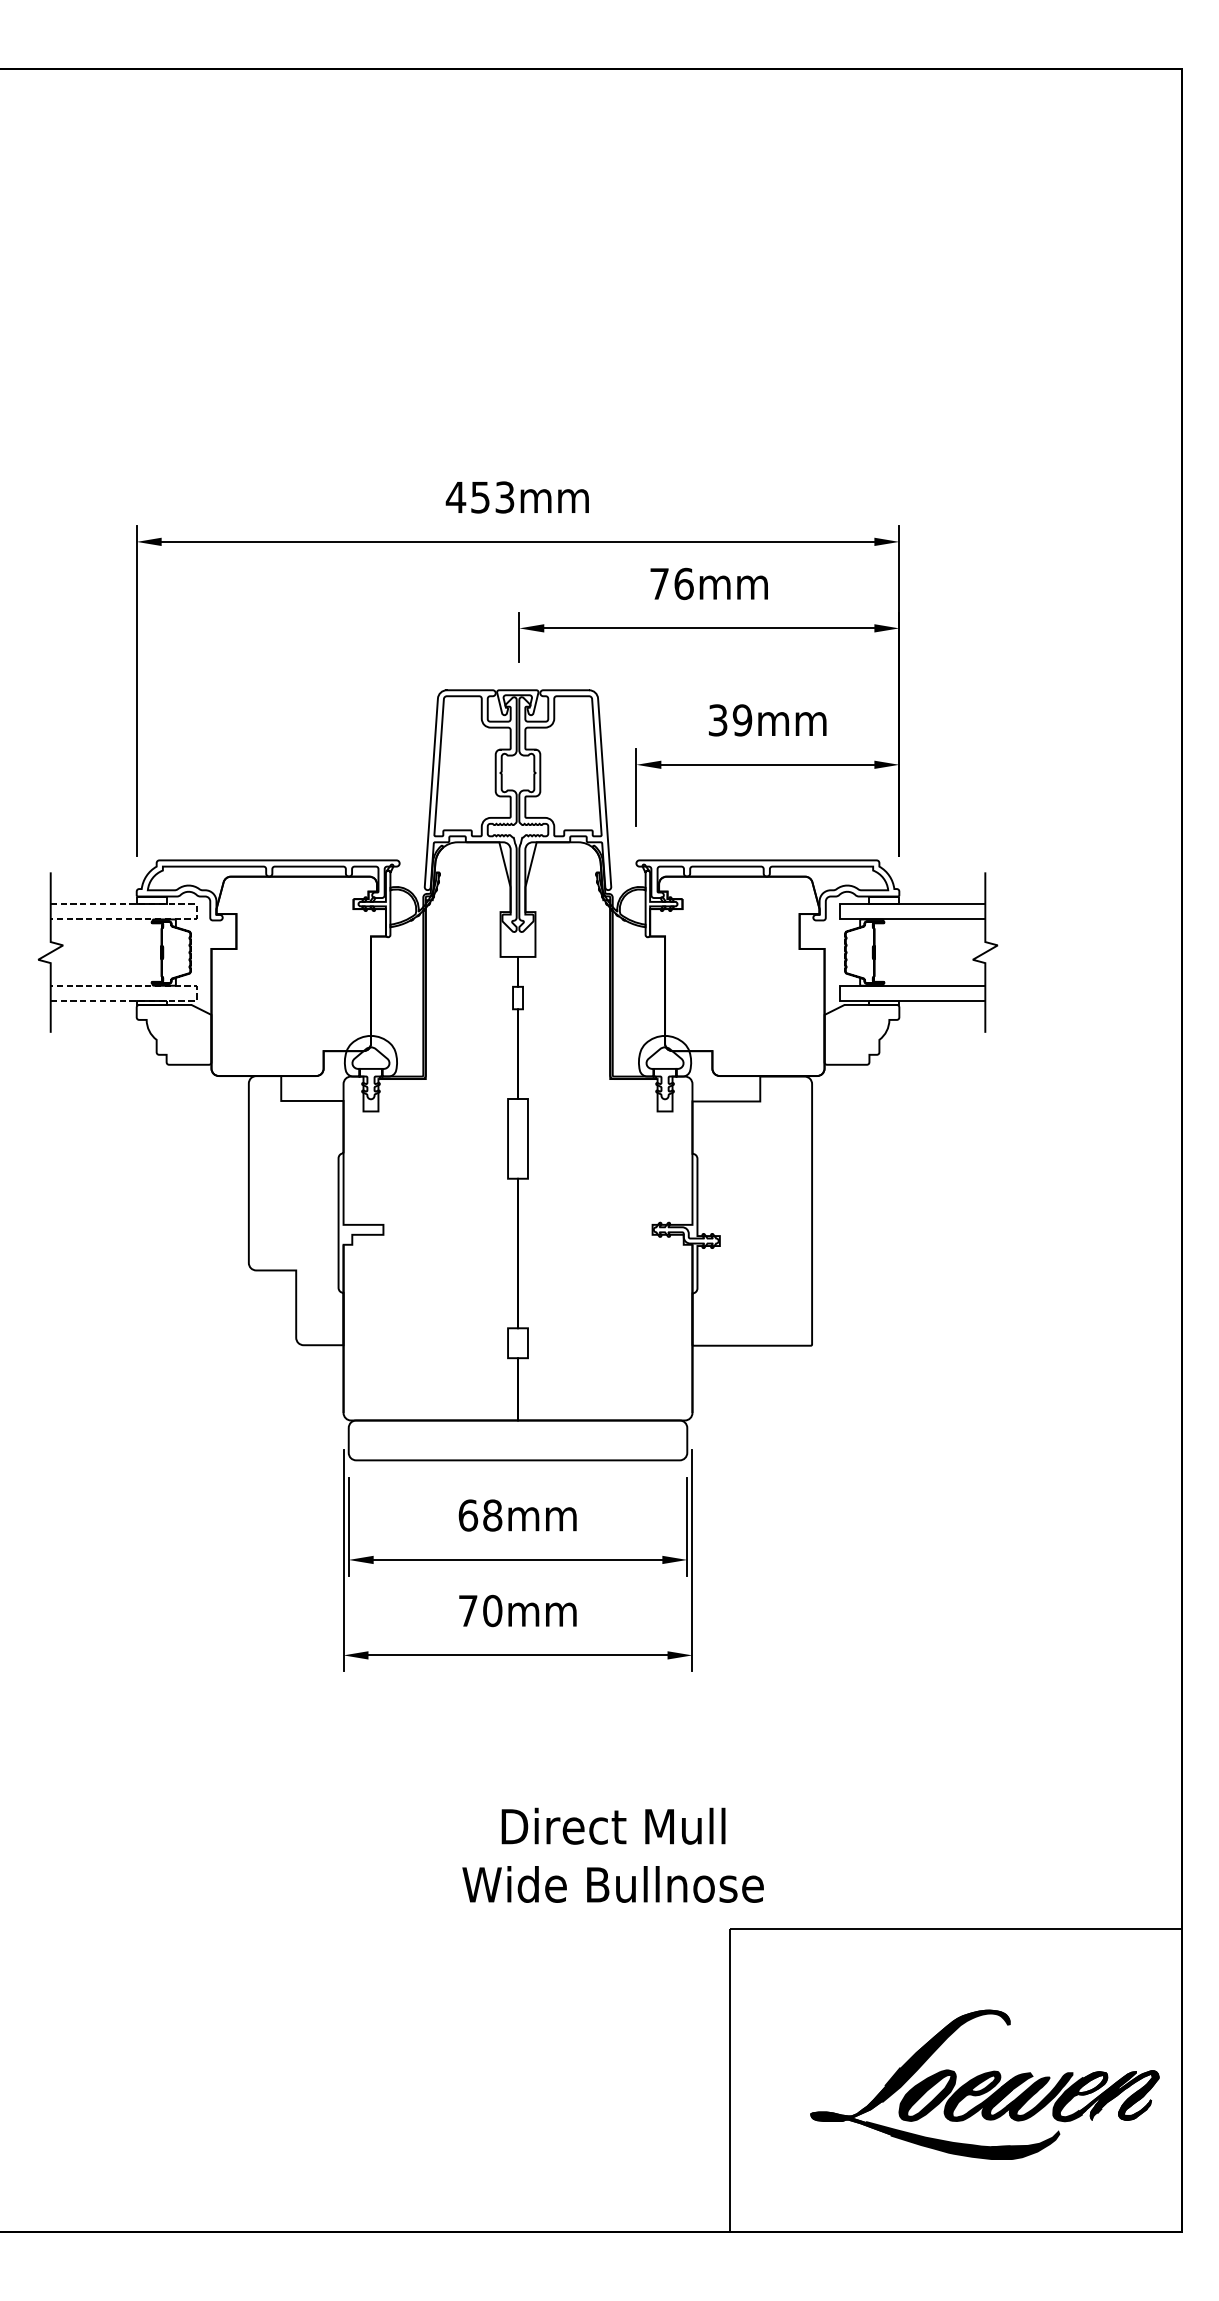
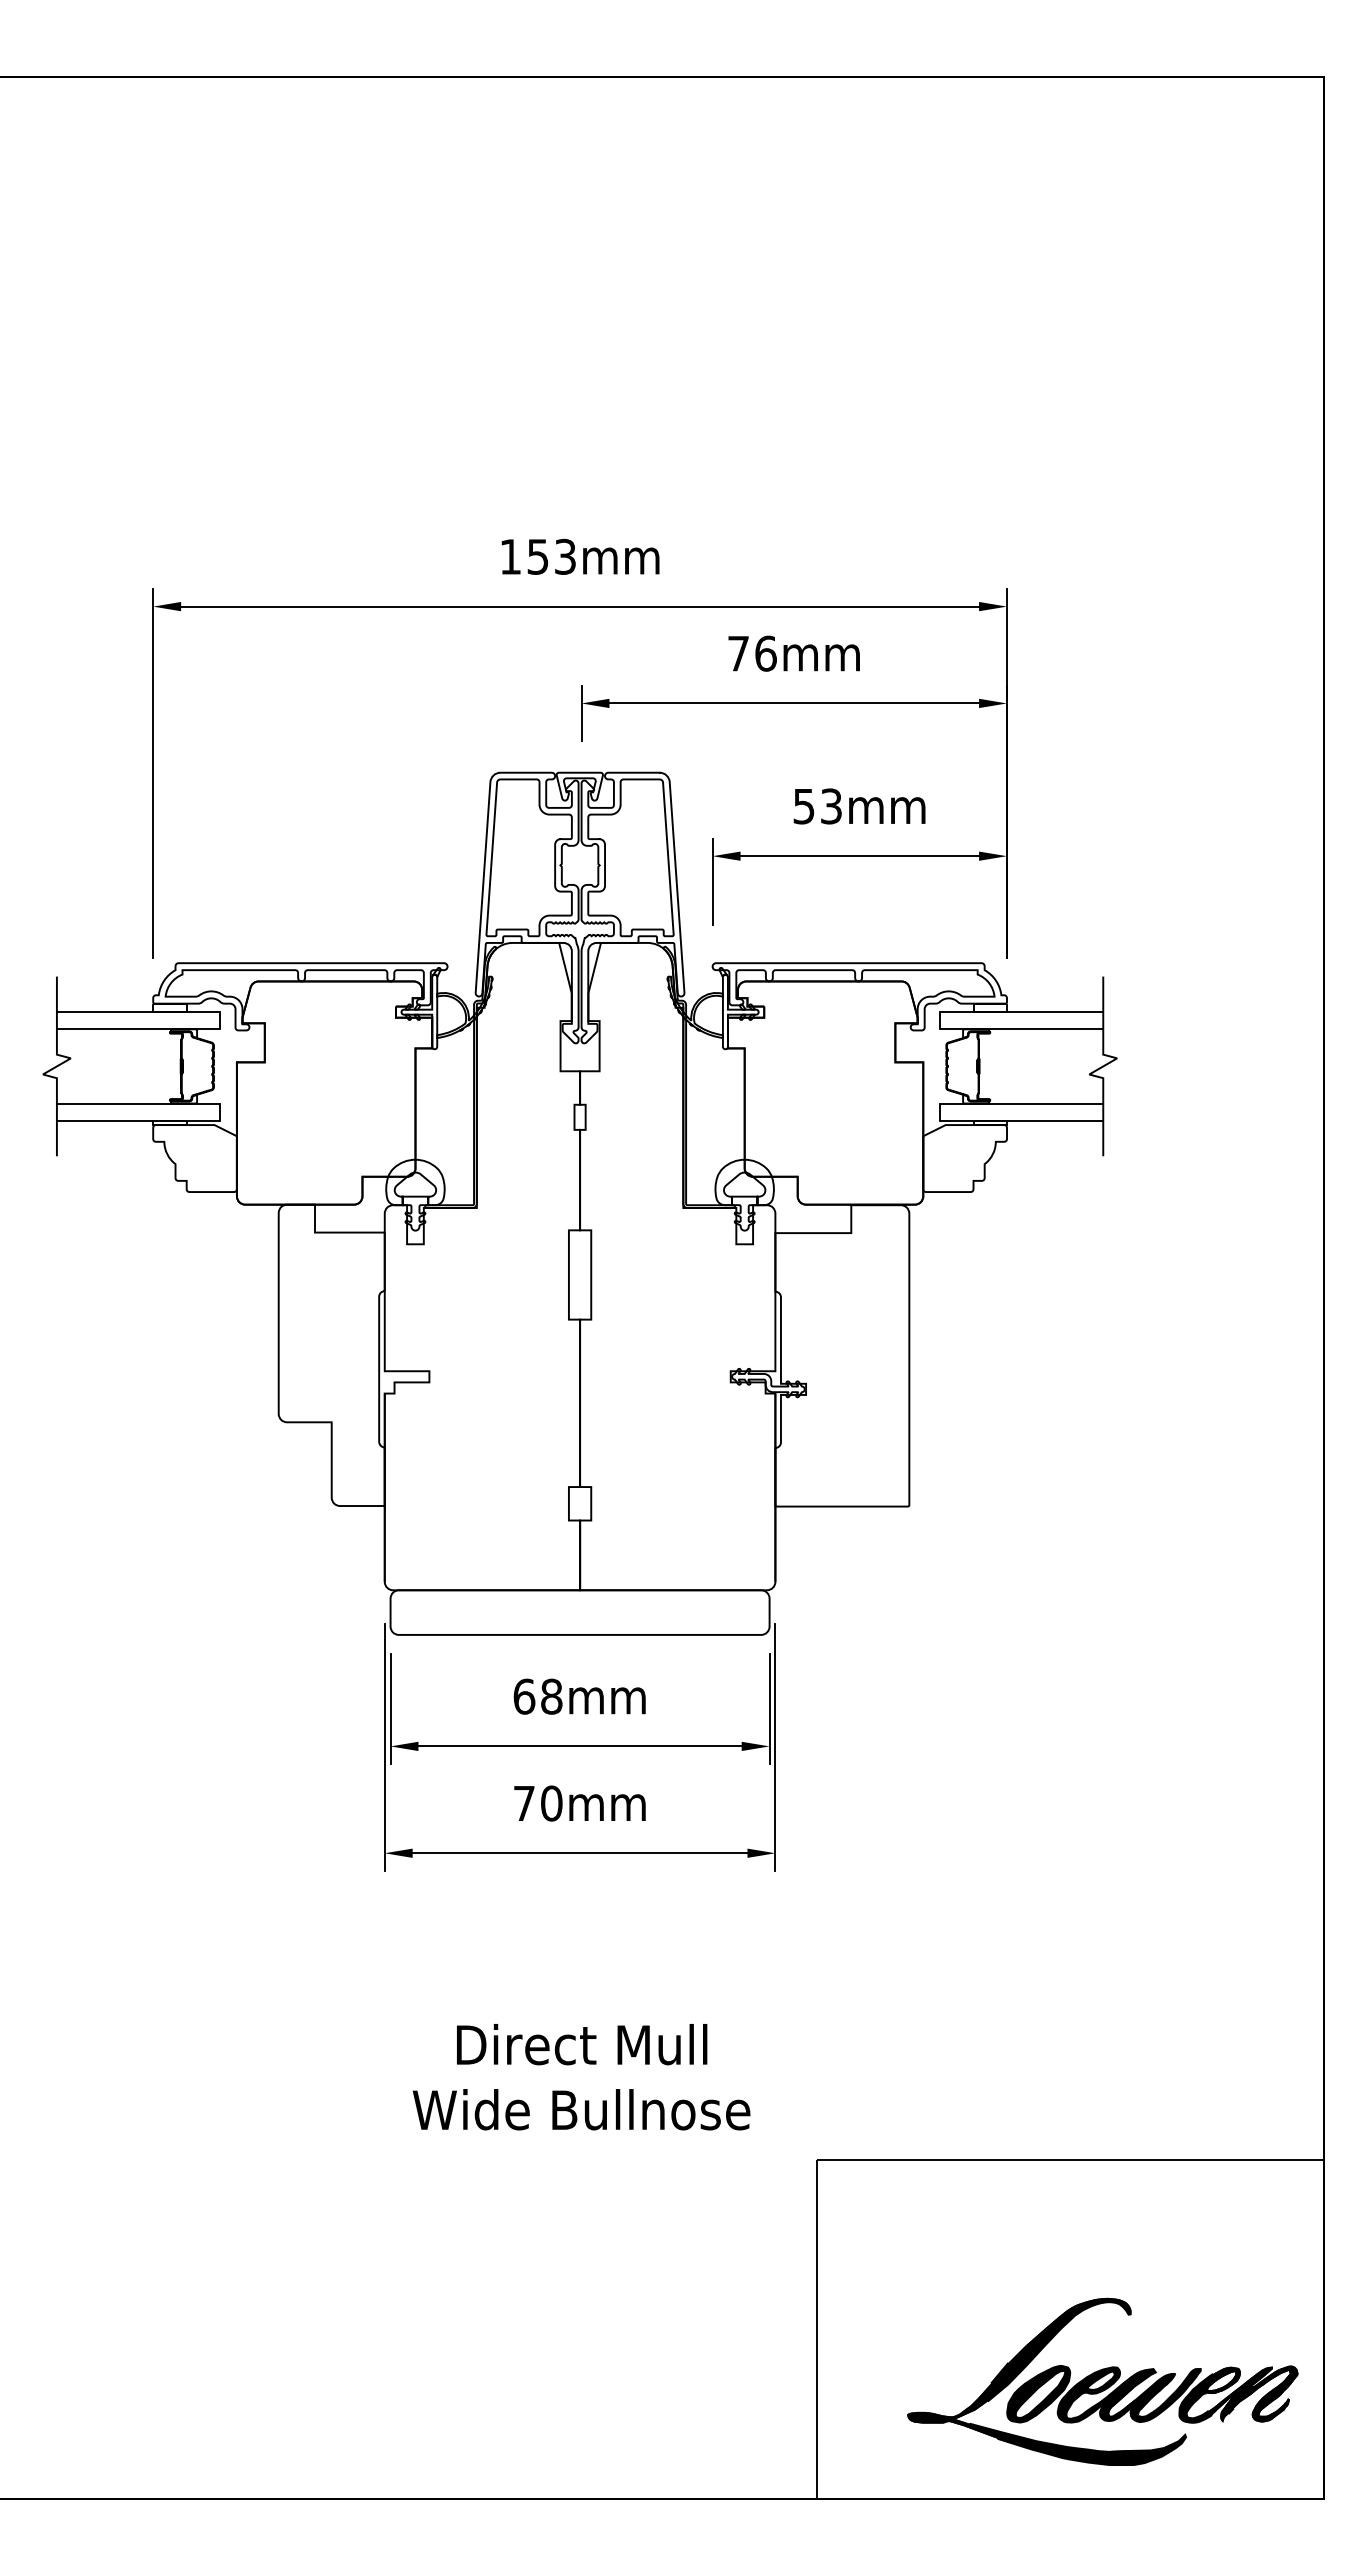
text: (455, 497) -> (510, 556), 453mm -> 153mm
text: (730, 720) -> (818, 806), 39mm -> 53mm
line: (196, 911) -> (220, 1020), dashed -> solid
line: (196, 993) -> (220, 1112), dashed -> solid
text: (613, 1855) -> (581, 2077), moved
part: (984, 2084) -> (1102, 2381), moved

